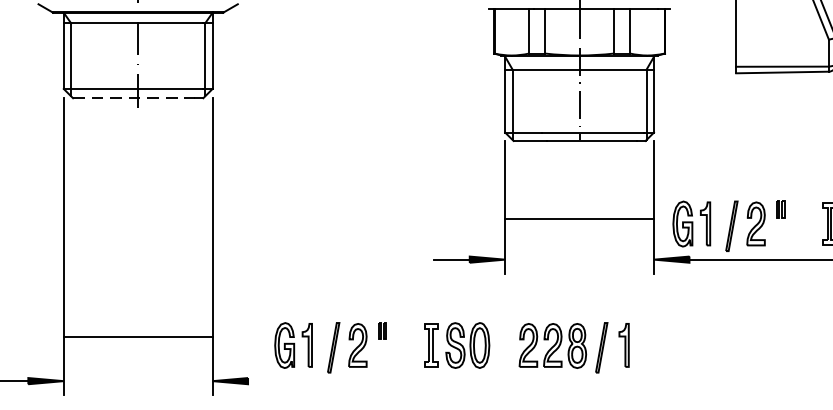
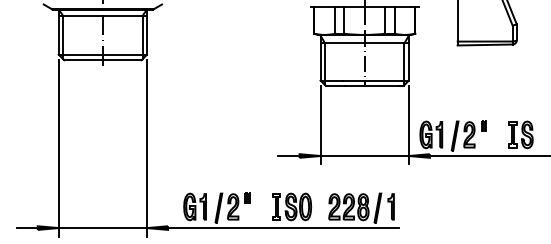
line: (135, 98) -> (101, 60), dashed -> solid
line: (579, 220) -> (364, 156), moved
line: (137, 338) -> (102, 228), moved
line: (442, 381) -> (283, 228), added

